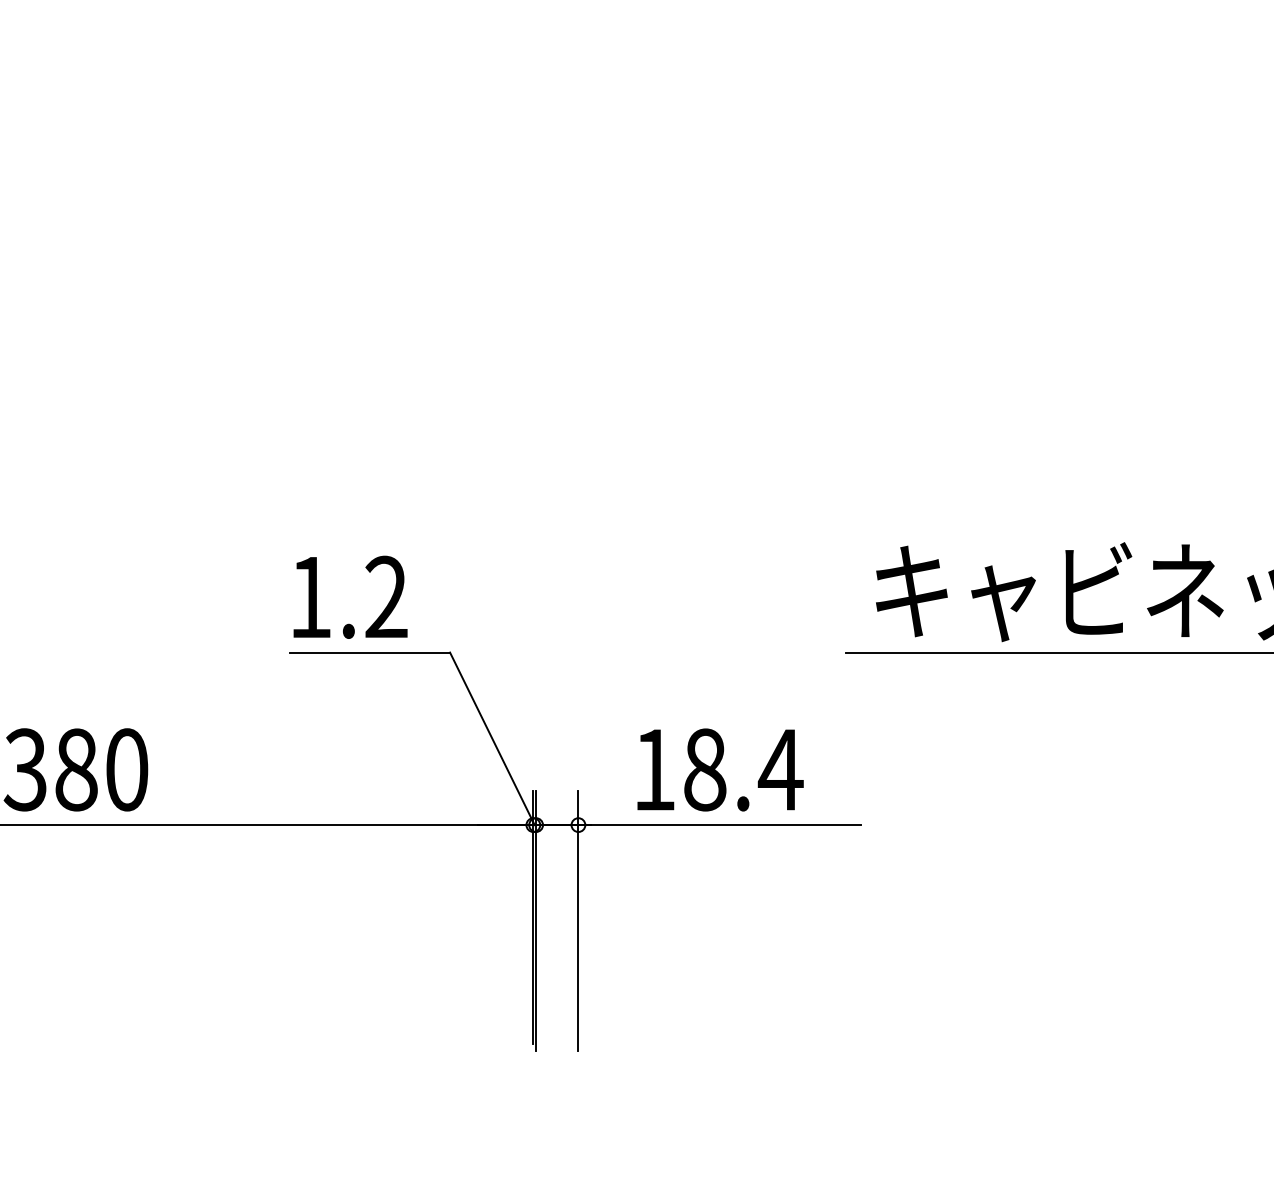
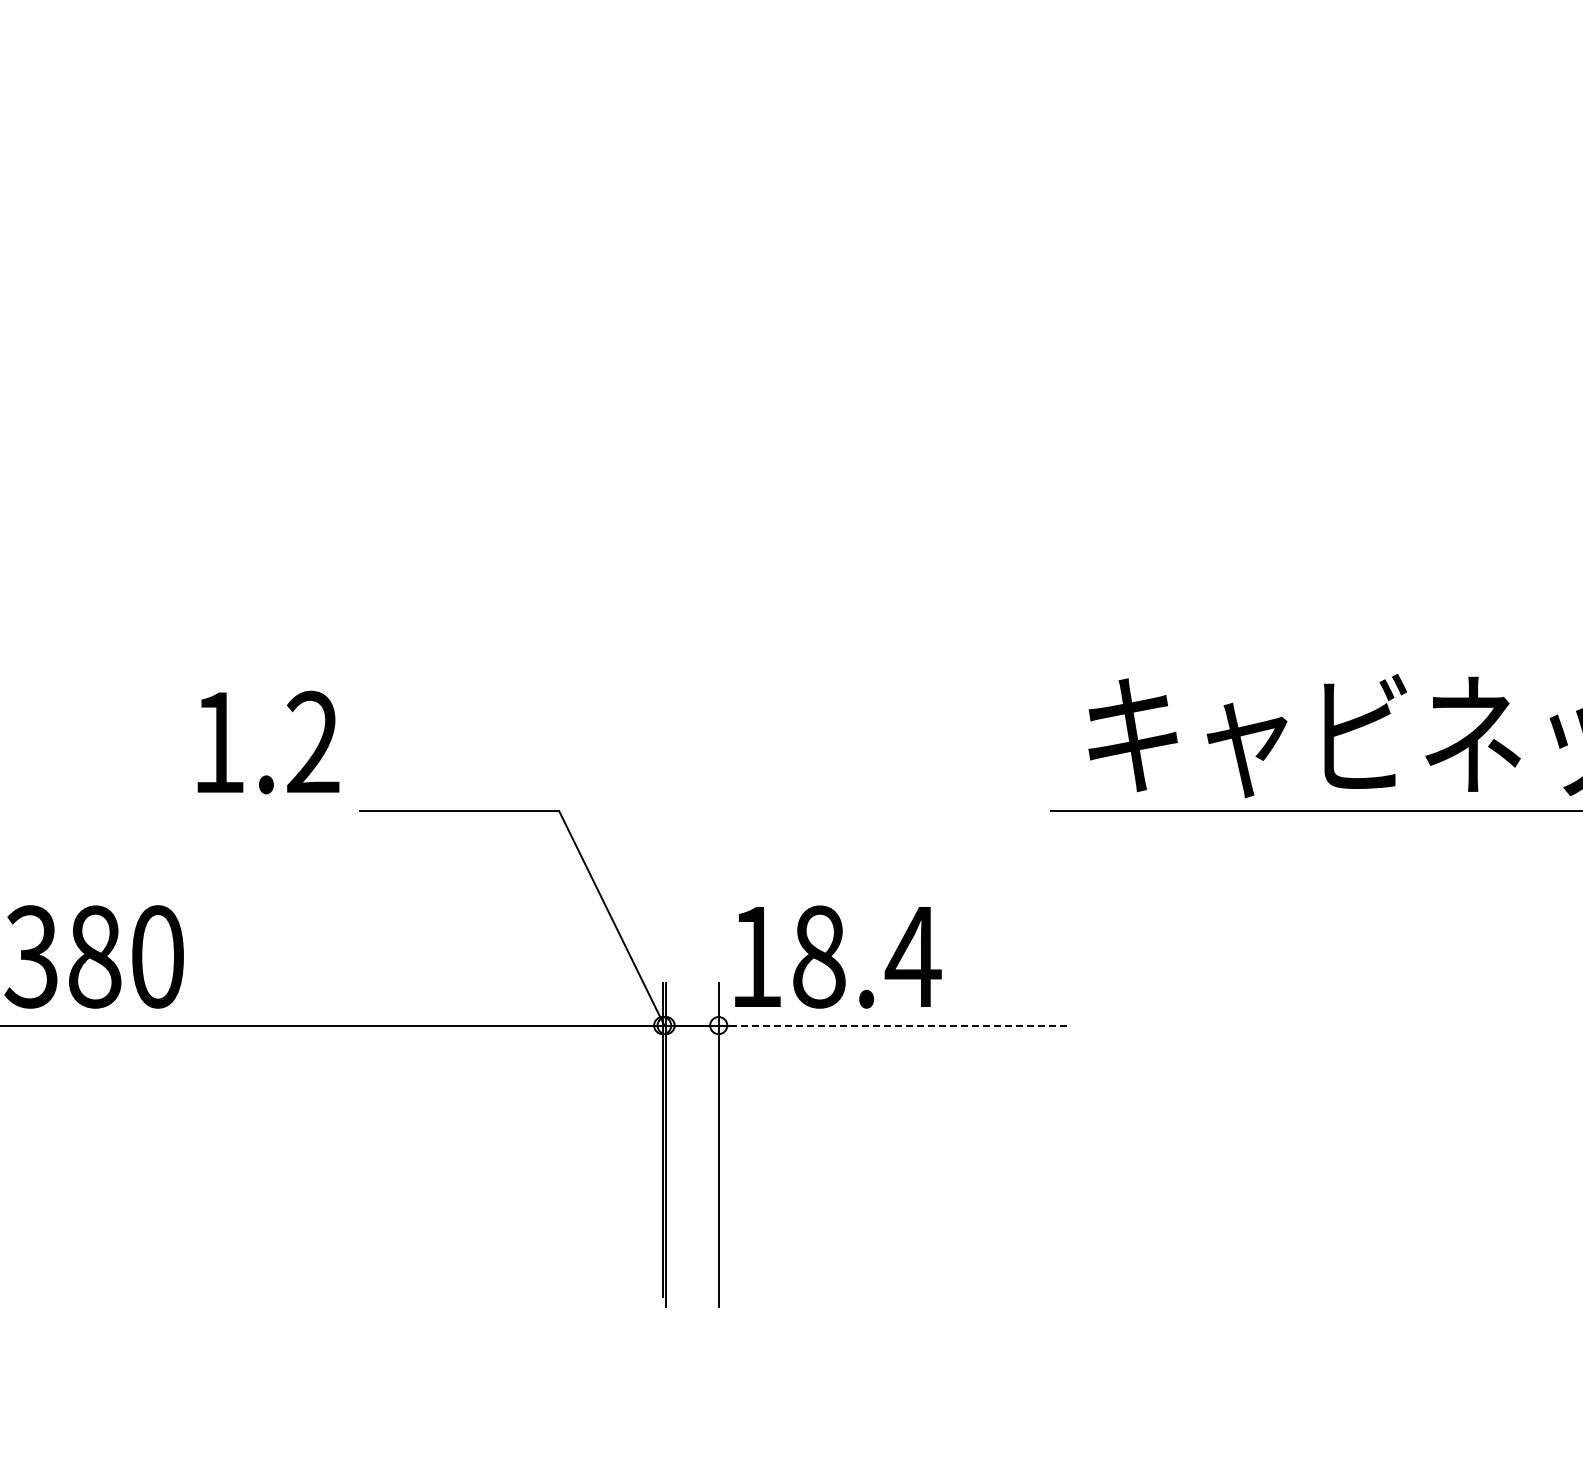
text: (350, 597) -> (268, 742), moved
text: (720, 769) -> (838, 956), moved
line: (719, 825) -> (894, 1025), solid -> dashed

